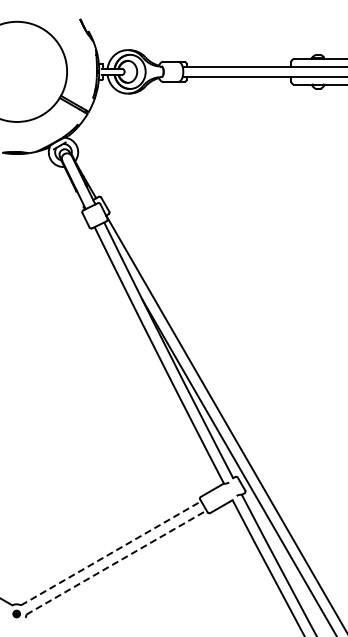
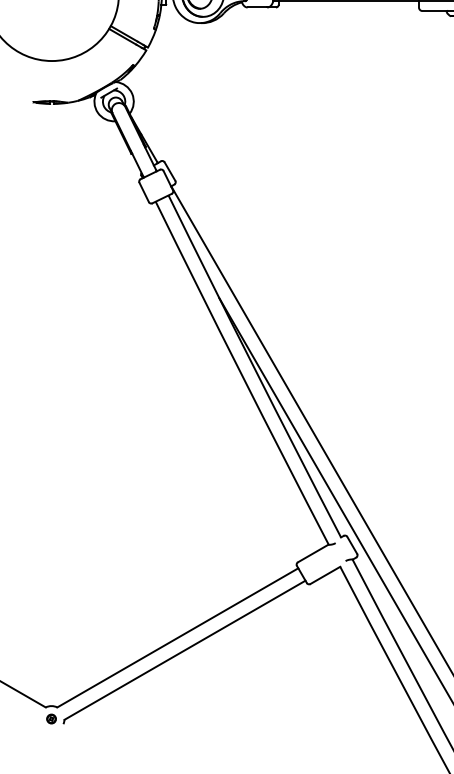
line: (111, 553) -> (178, 638), dashed -> solid
line: (116, 562) -> (184, 650), dashed -> solid

